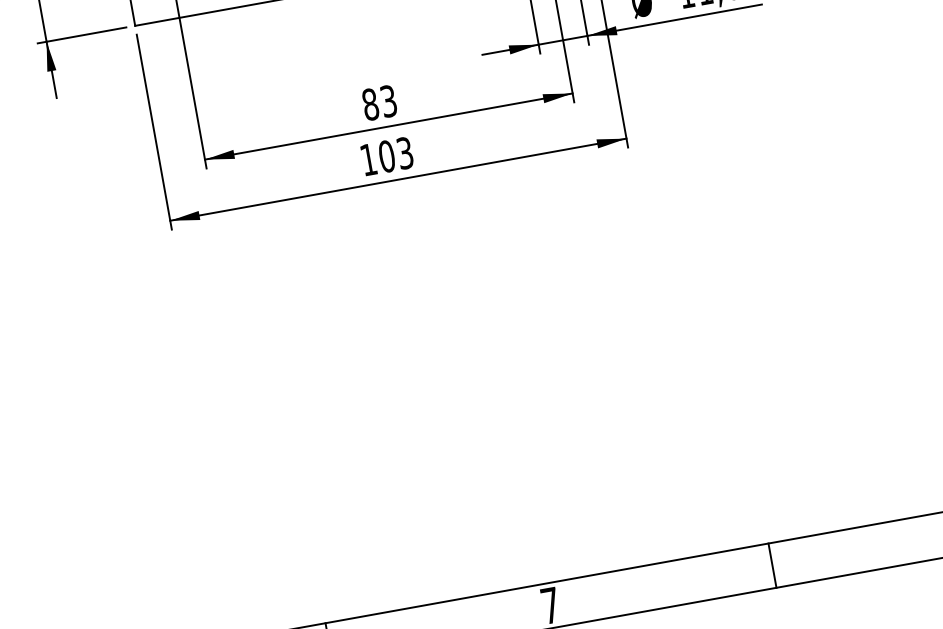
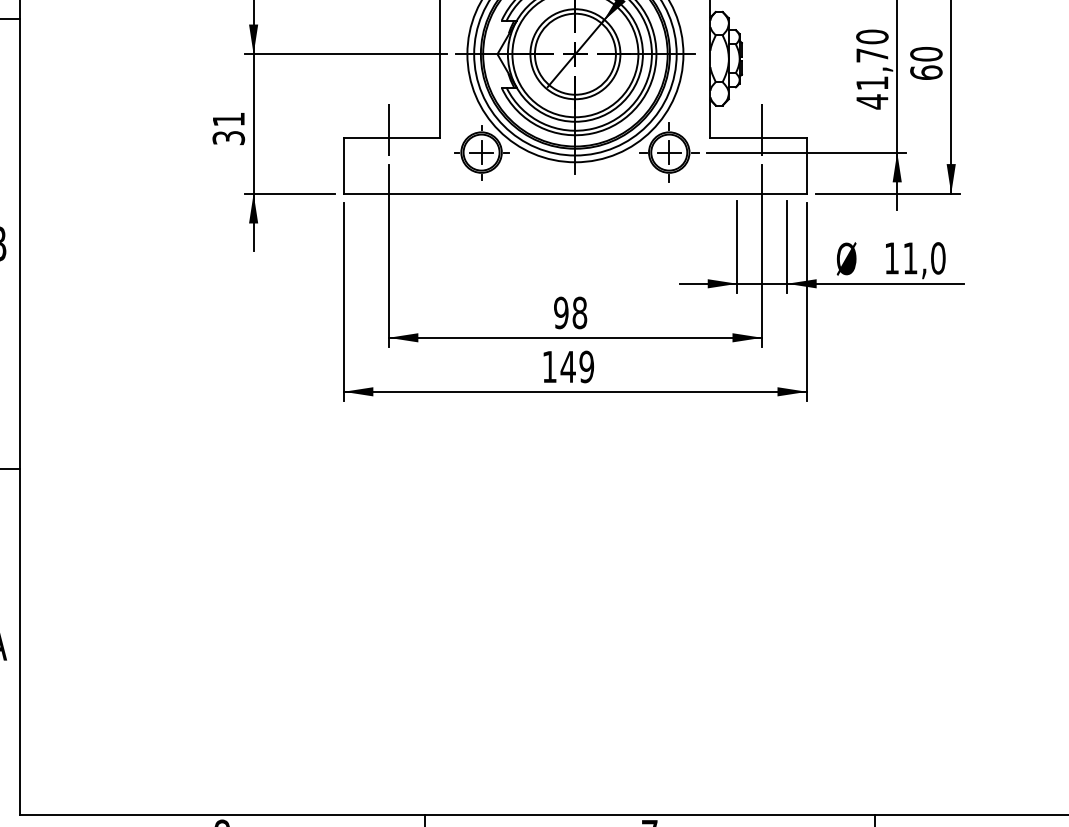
text: (379, 102) -> (570, 312), 83 -> 98
text: (395, 154) -> (577, 366), 103 -> 149

